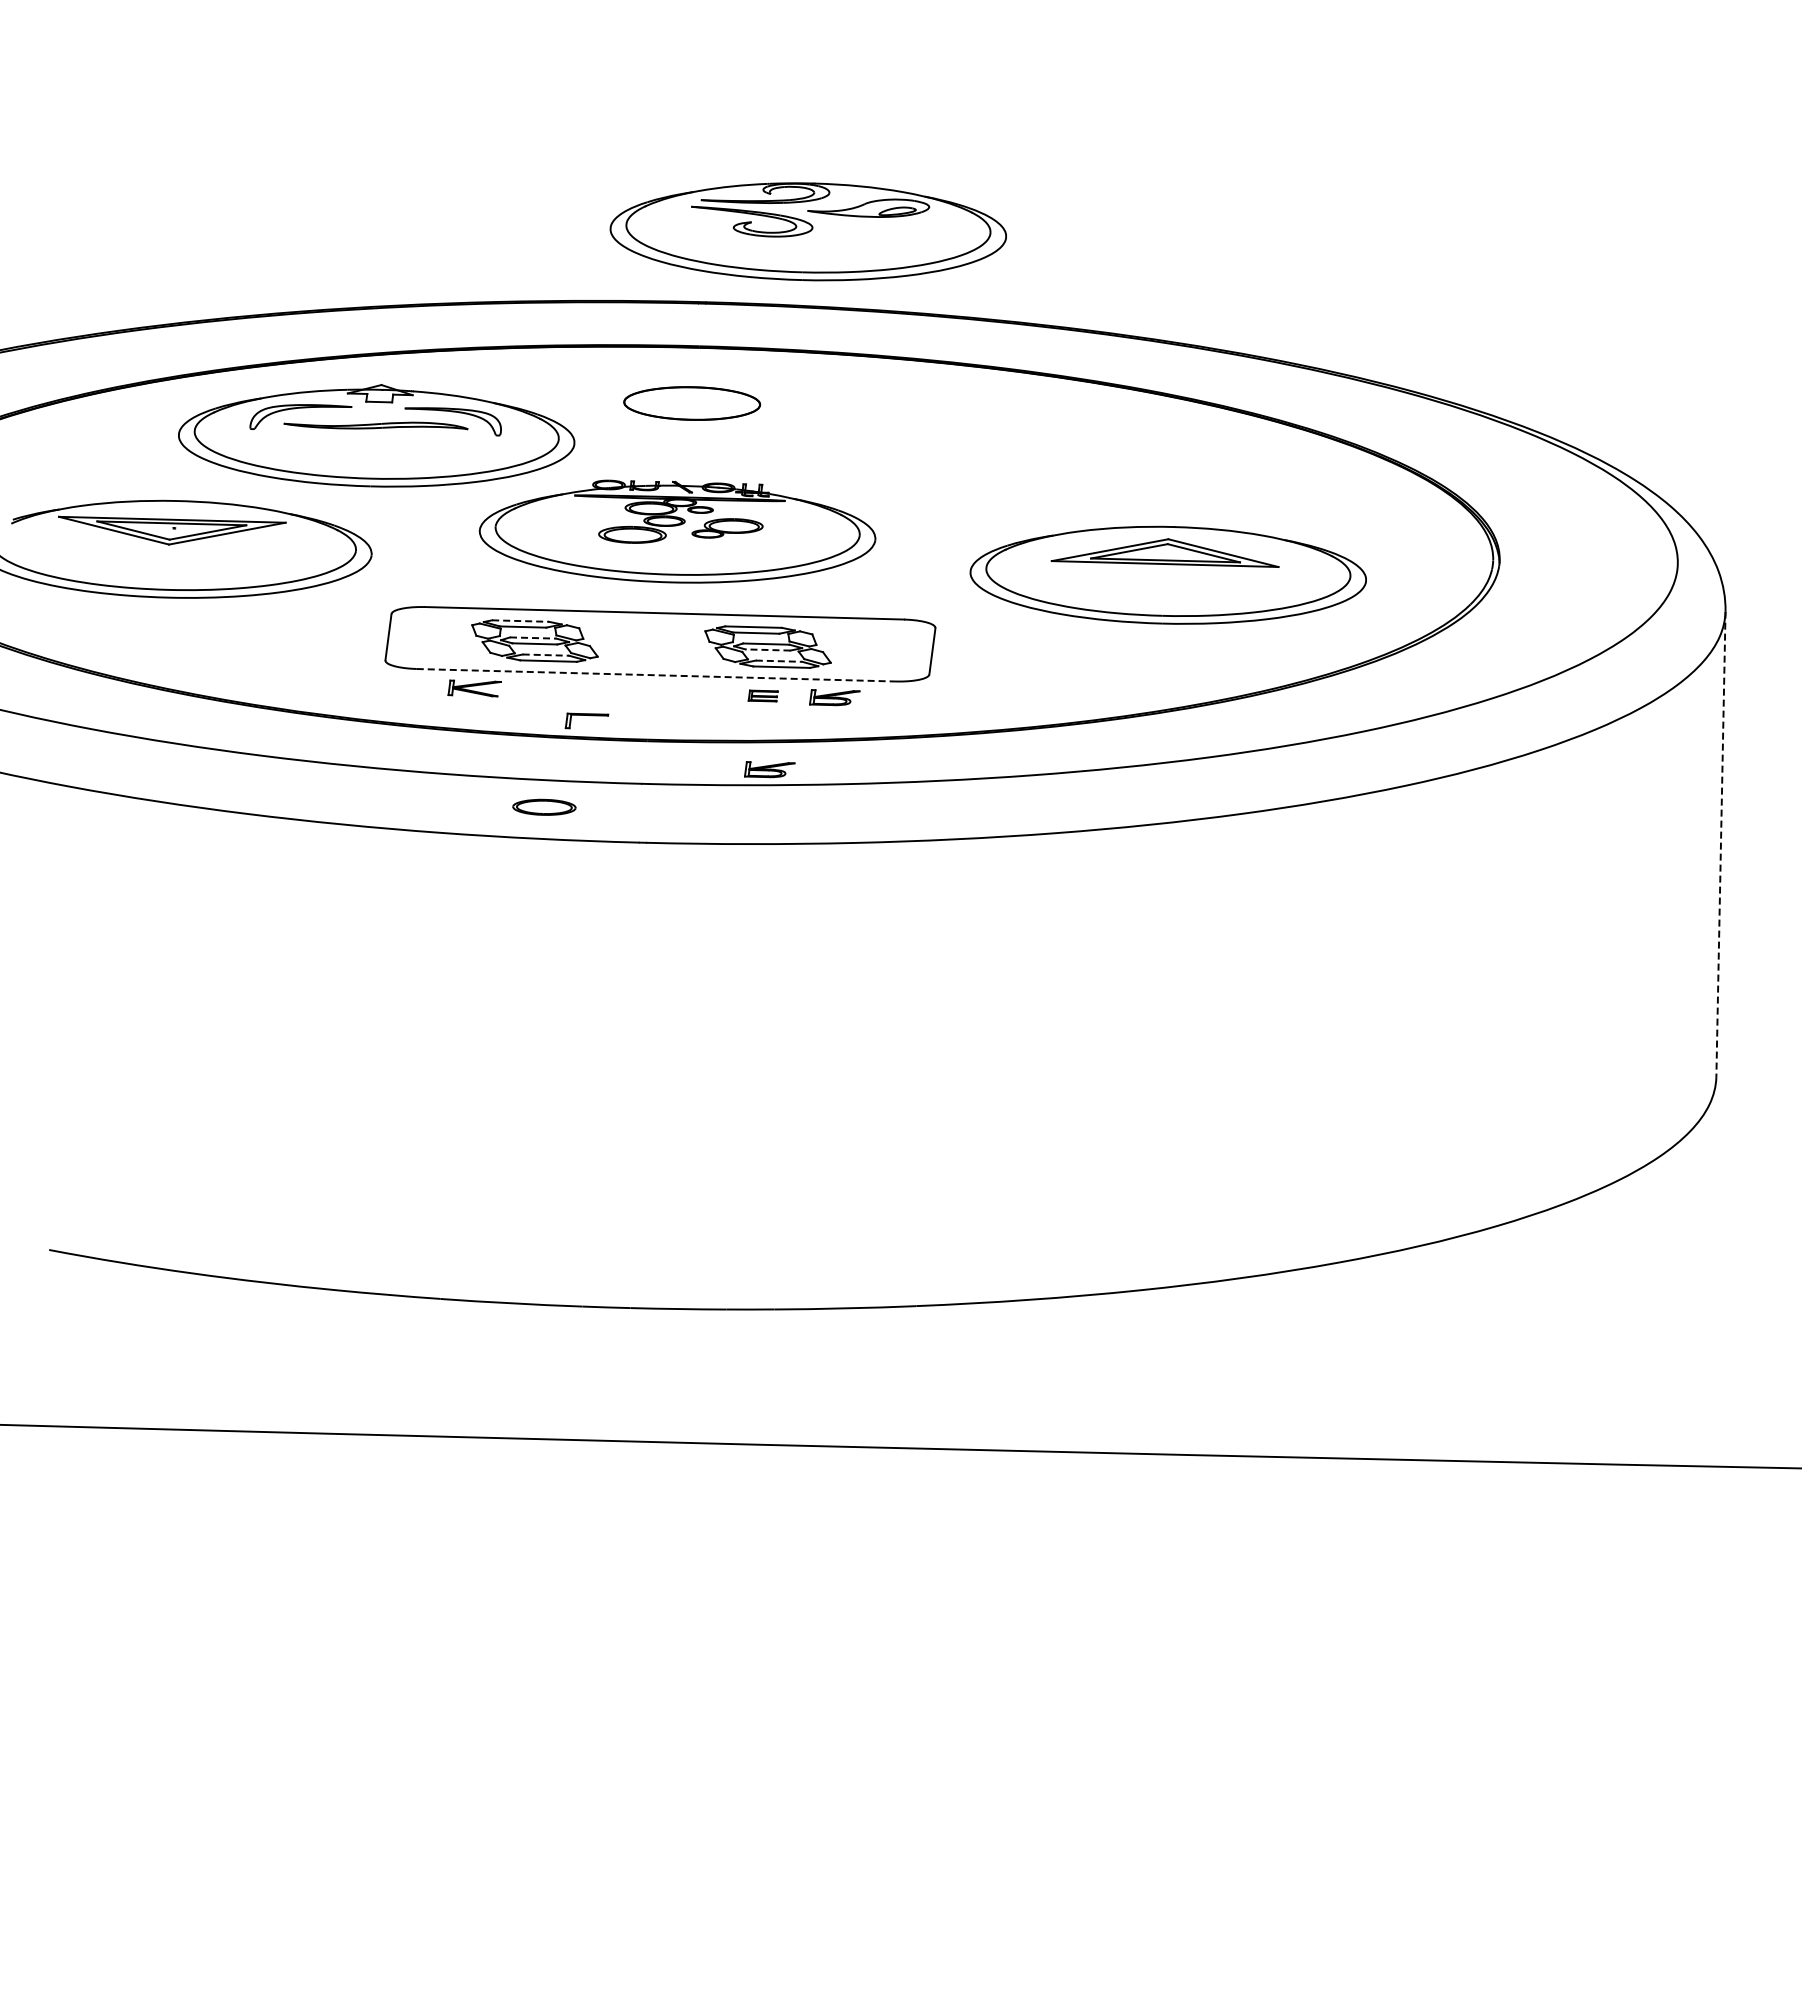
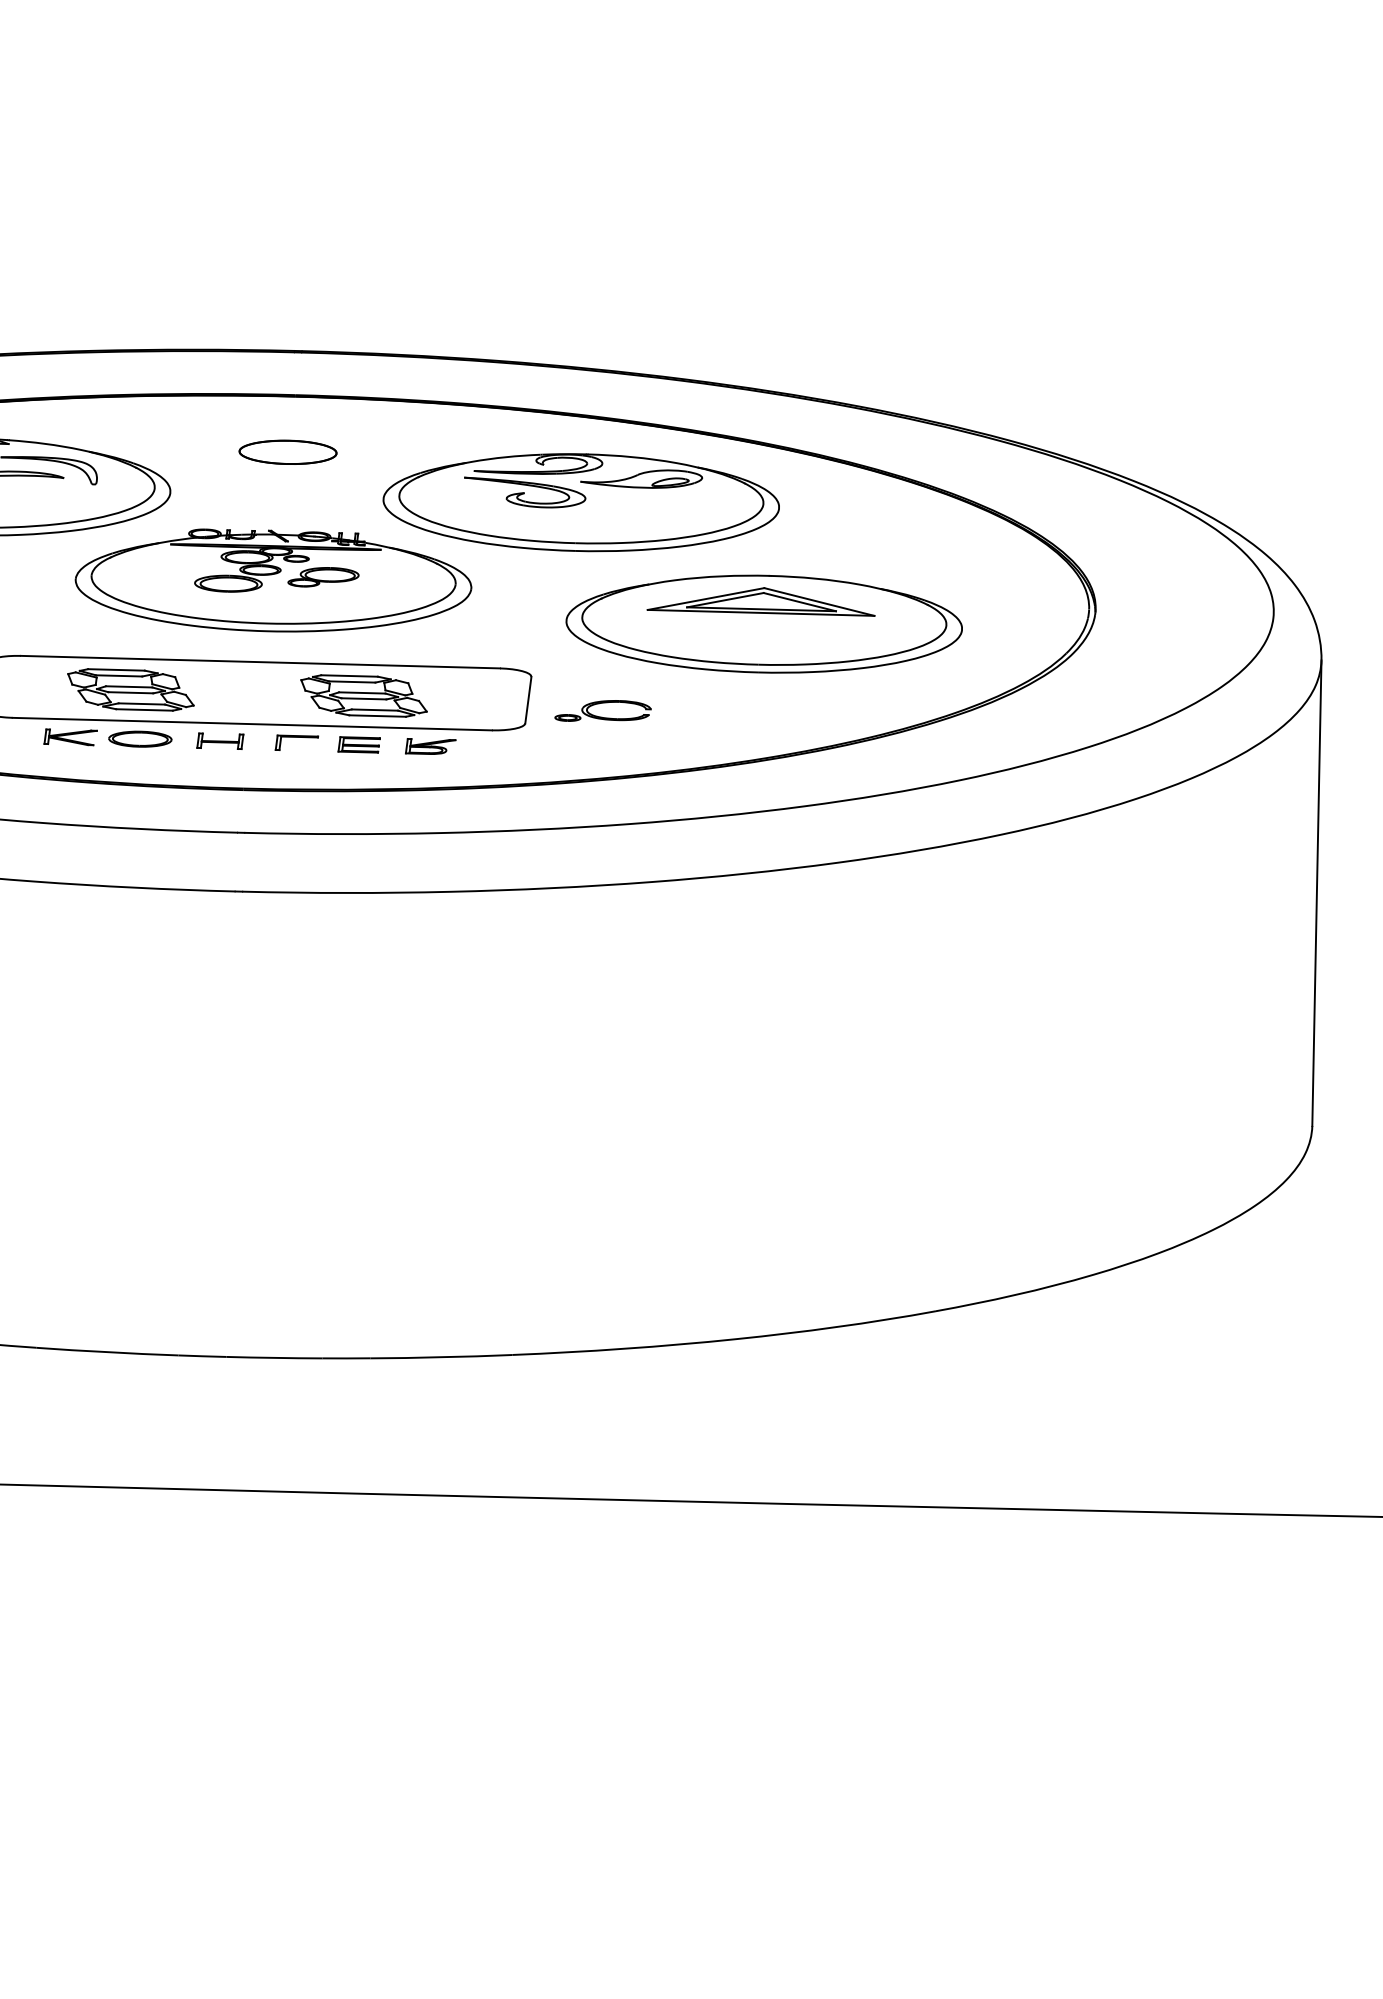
part: (807, 231) -> (580, 502), moved
part: (691, 403) -> (287, 452), size x0.71
line: (521, 621) -> (117, 670), dashed -> solid
line: (533, 638) -> (129, 687), dashed -> solid
line: (767, 649) -> (363, 698), dashed -> solid
line: (546, 655) -> (142, 704), dashed -> solid
line: (779, 661) -> (375, 710), dashed -> solid
part: (1005, 667) -> (601, 716), added
line: (656, 675) -> (252, 724), dashed -> solid
part: (624, 692) -> (220, 741), added
part: (762, 695) -> (358, 744), size x1.43
part: (586, 720) -> (296, 742), moved
part: (769, 769) -> (365, 818), removed
part: (544, 806) -> (140, 738), moved
line: (1720, 844) -> (1316, 893), dashed -> solid

